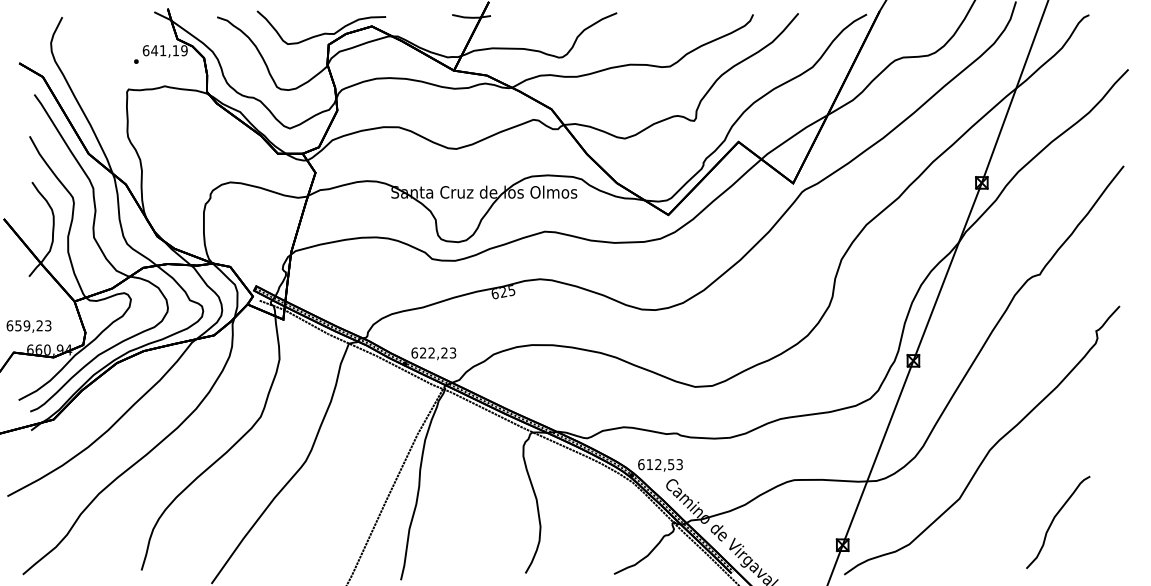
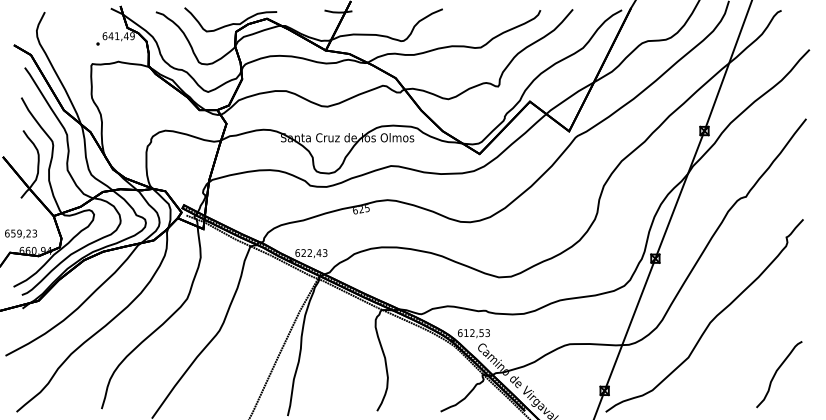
text: (175, 50) -> (126, 36), 641,19 -> 641,49
text: (444, 352) -> (319, 252), 622,23 -> 622,43
curve: (1054, 519) -> (776, 372), moved

